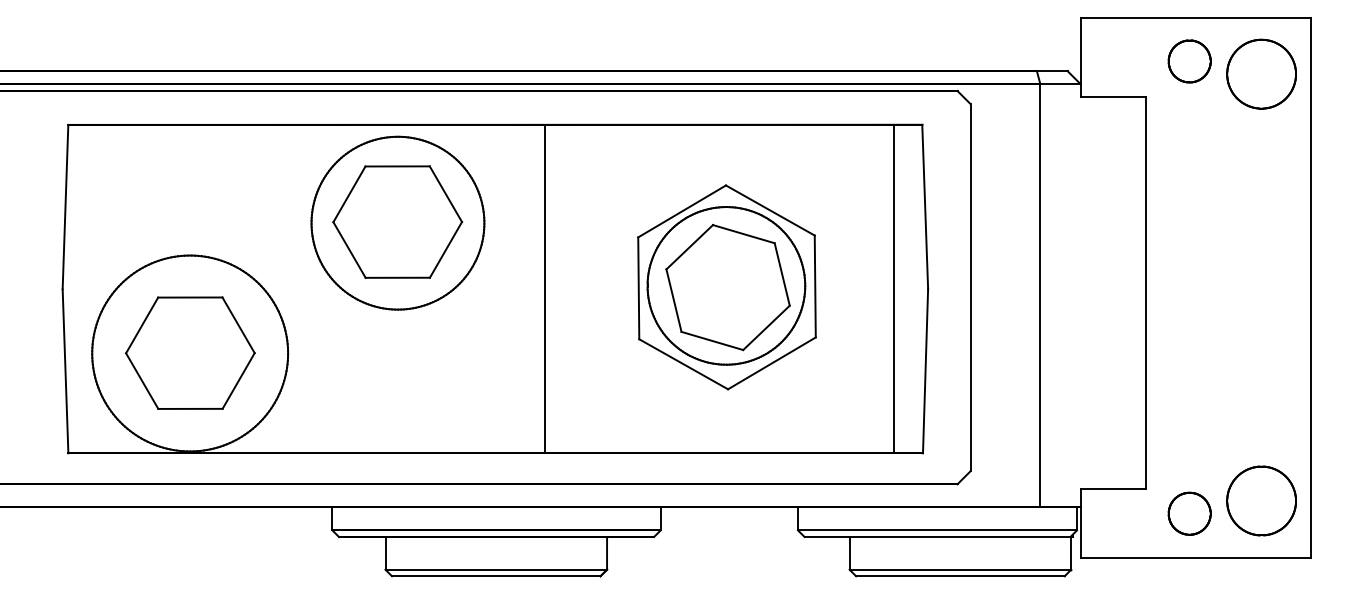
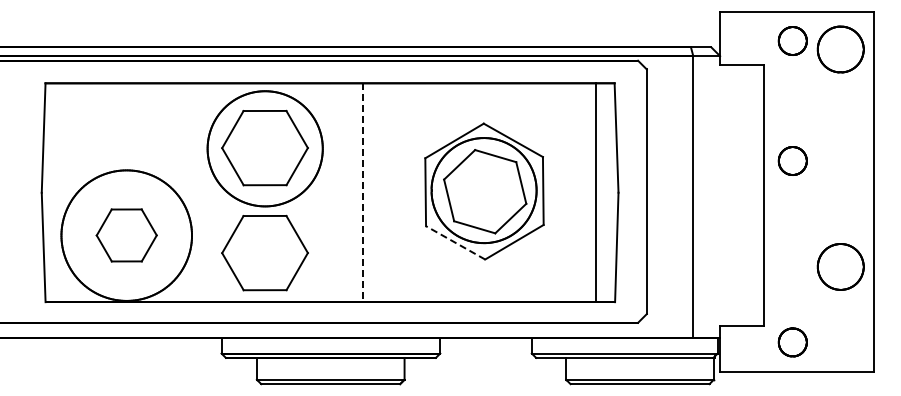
part: (1189, 240) -> (792, 160), added
line: (545, 290) -> (363, 193), solid -> dashed
part: (189, 353) -> (126, 235), size x0.7
line: (683, 363) -> (455, 242), solid -> dashed
part: (396, 378) -> (264, 252), added
part: (1261, 500) -> (840, 266), moved

